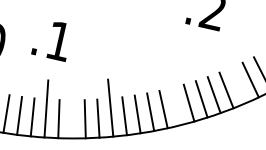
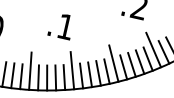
text: (48, 42) -> (58, 27), moved
line: (234, 75) -> (153, 49), added
line: (173, 97) -> (113, 63), added
line: (72, 118) -> (47, 77), added

